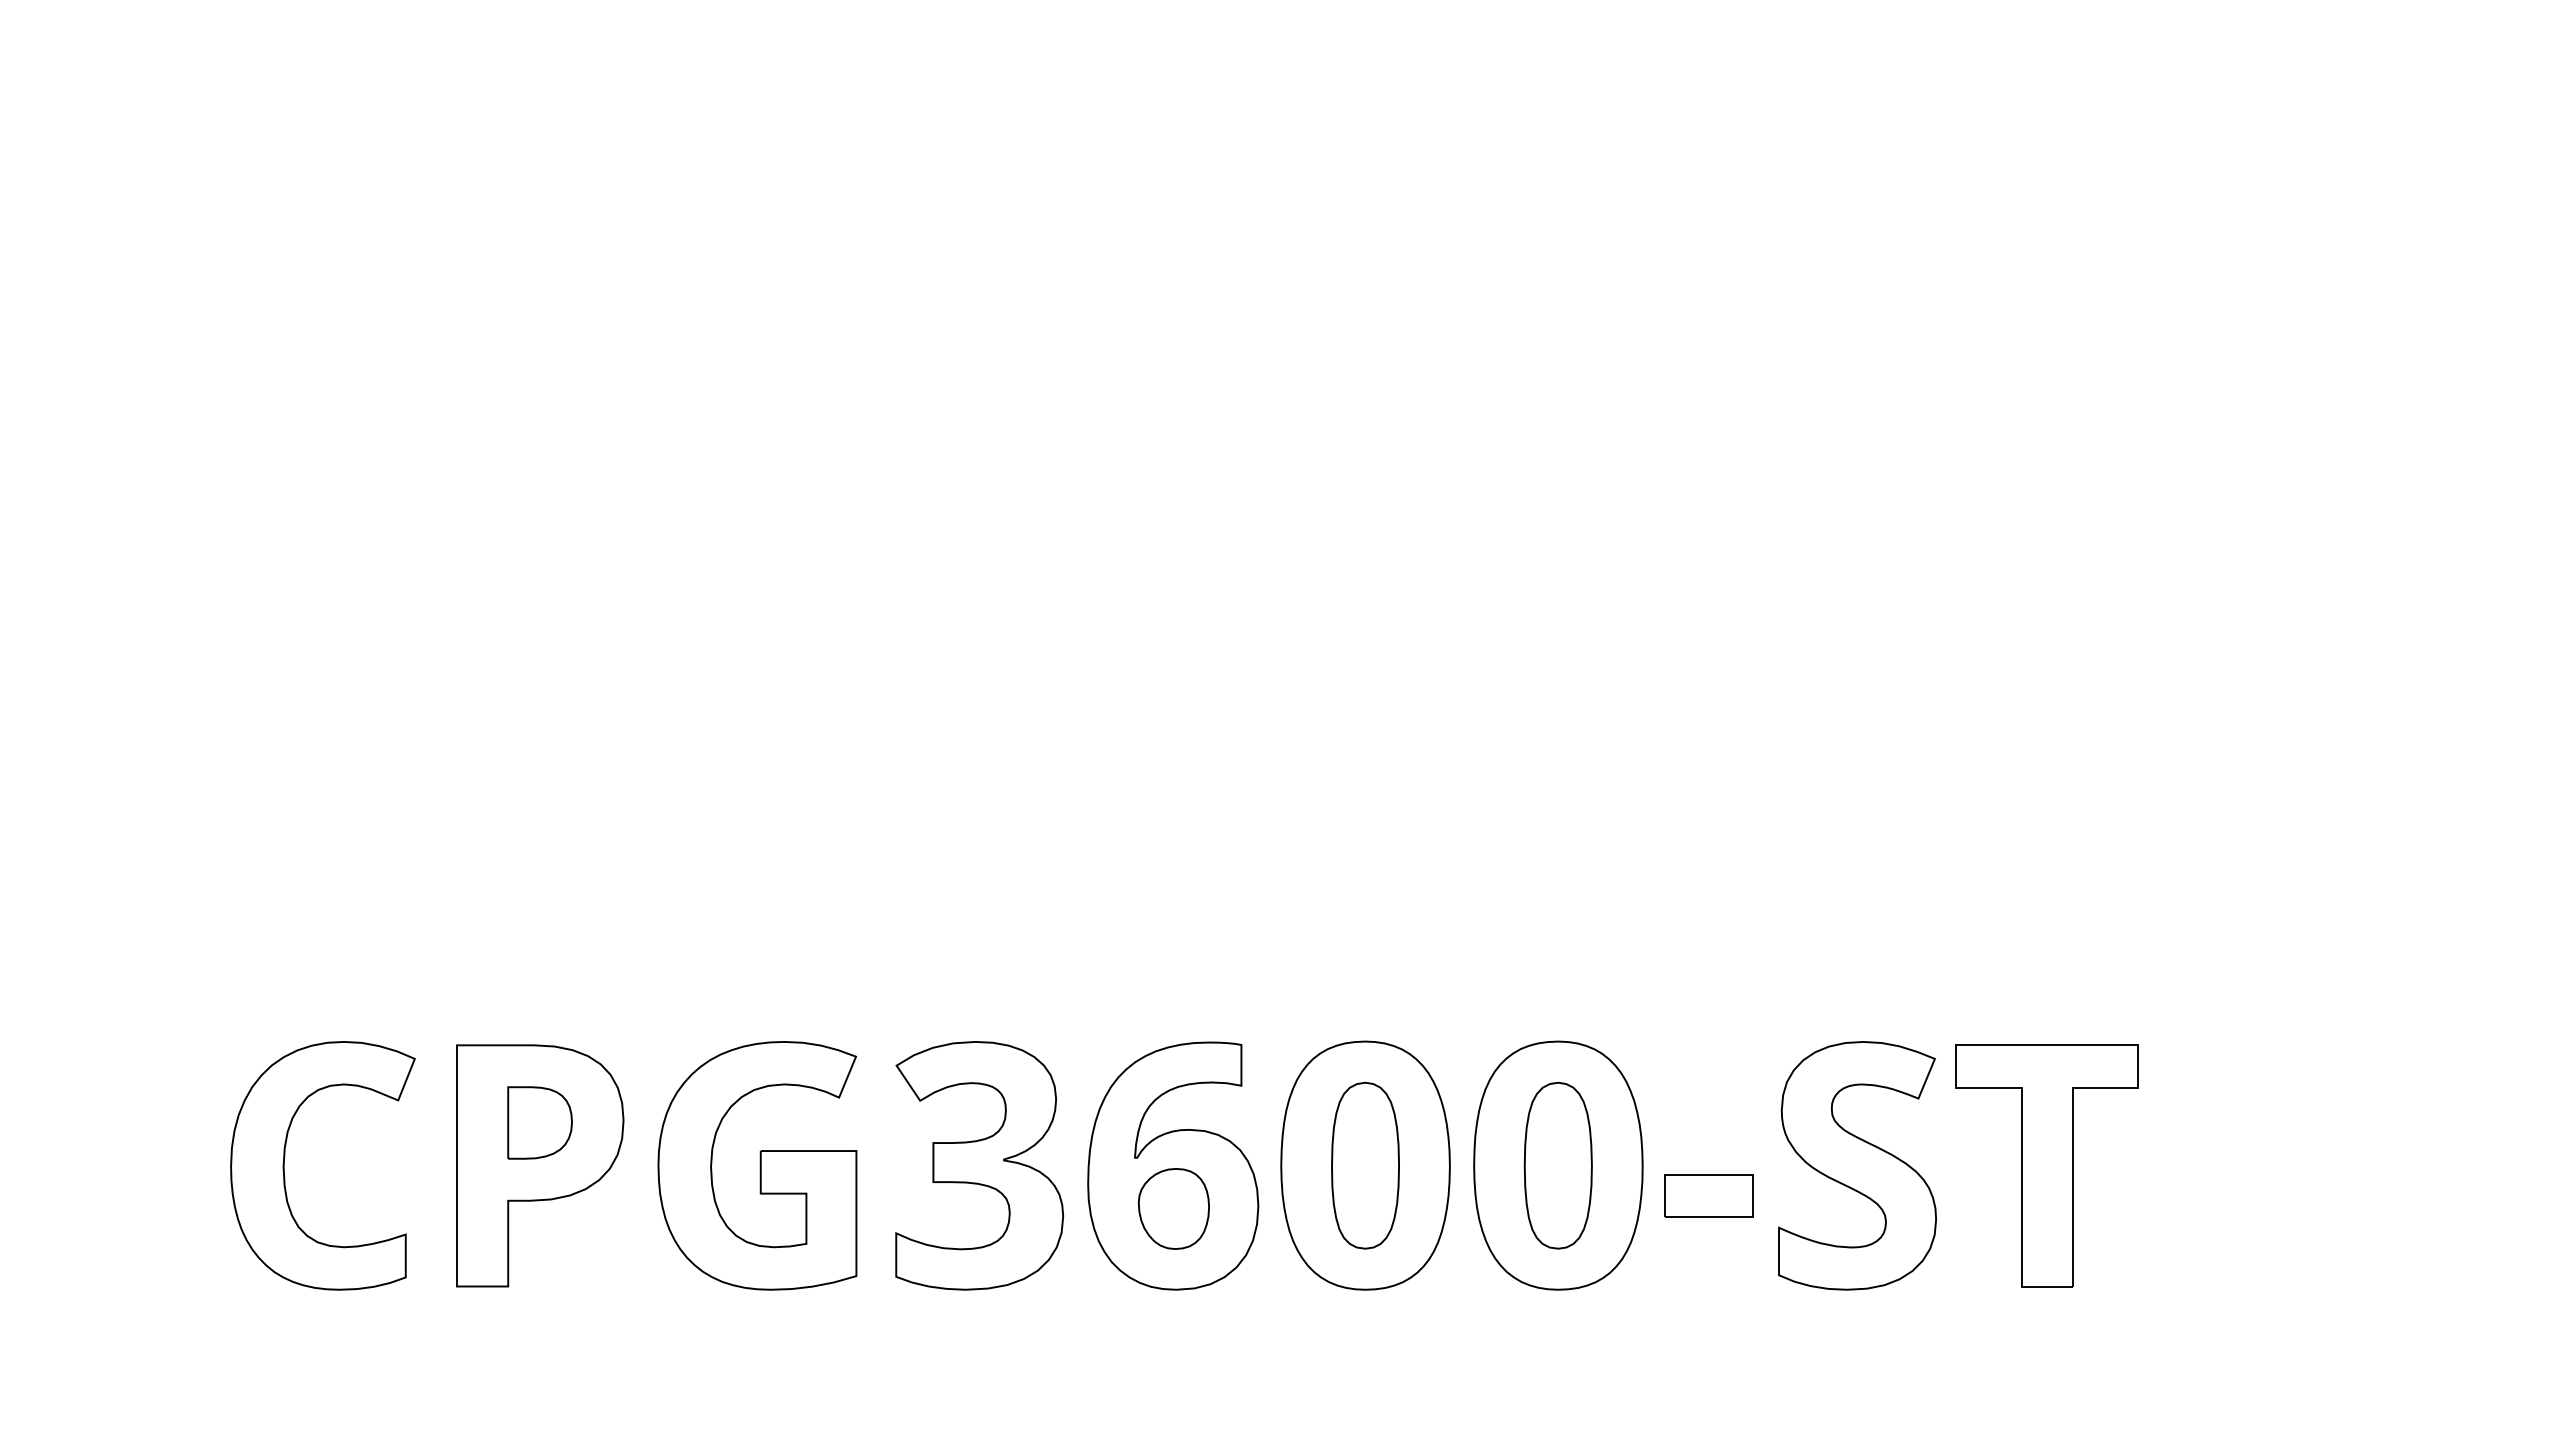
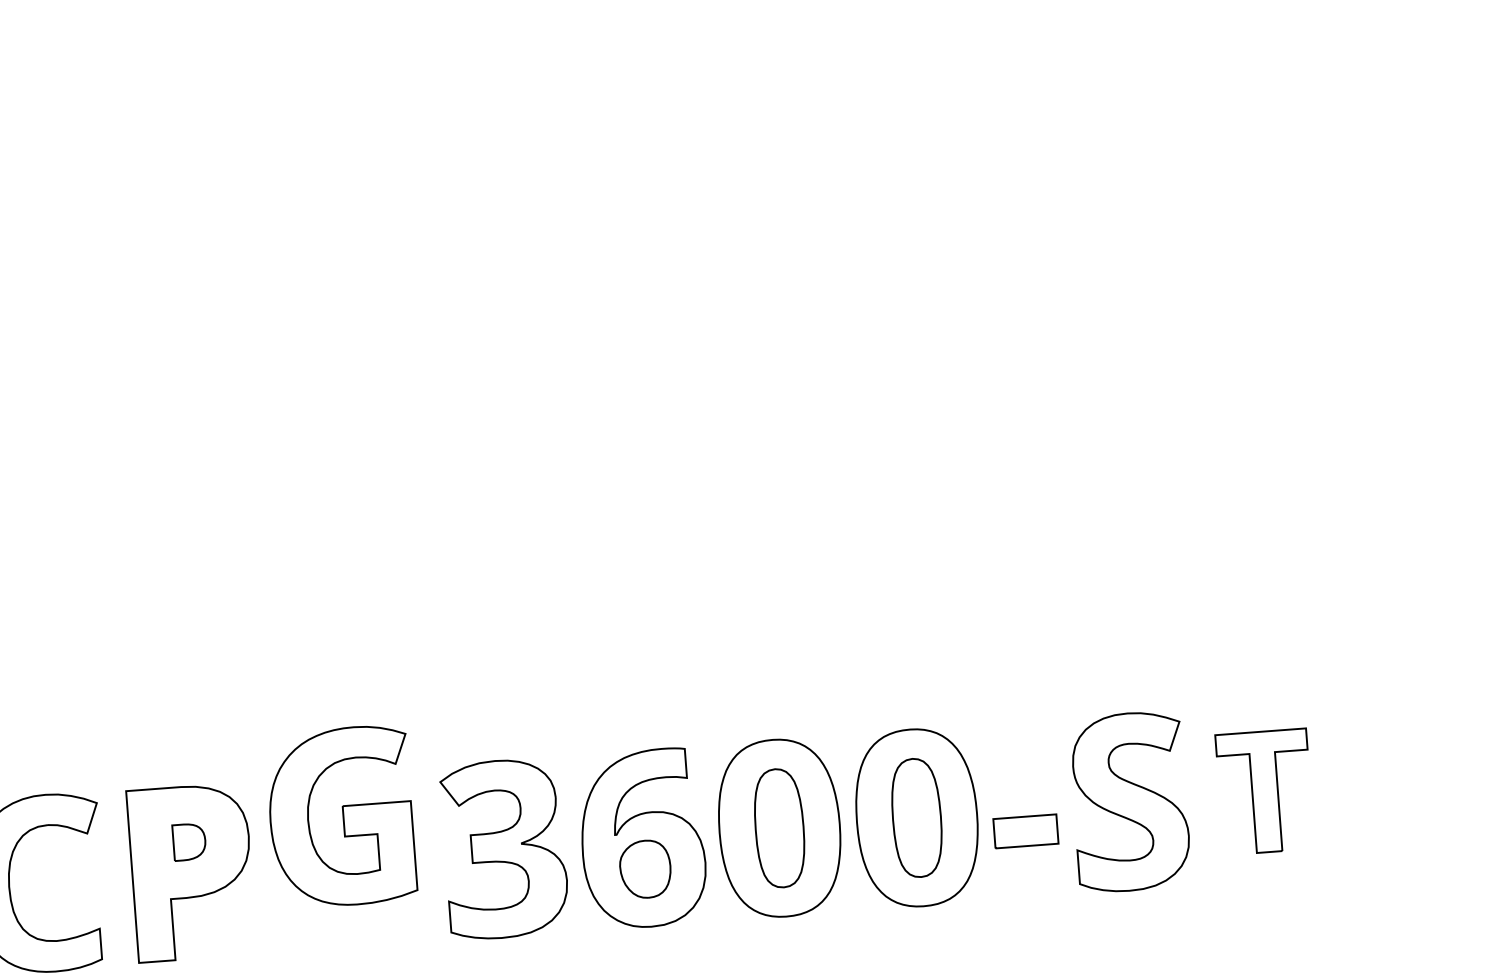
part: (539, 1122) -> (189, 841), size x0.7
part: (757, 1165) -> (341, 816), moved
part: (2046, 1165) -> (1264, 791), size x0.7

